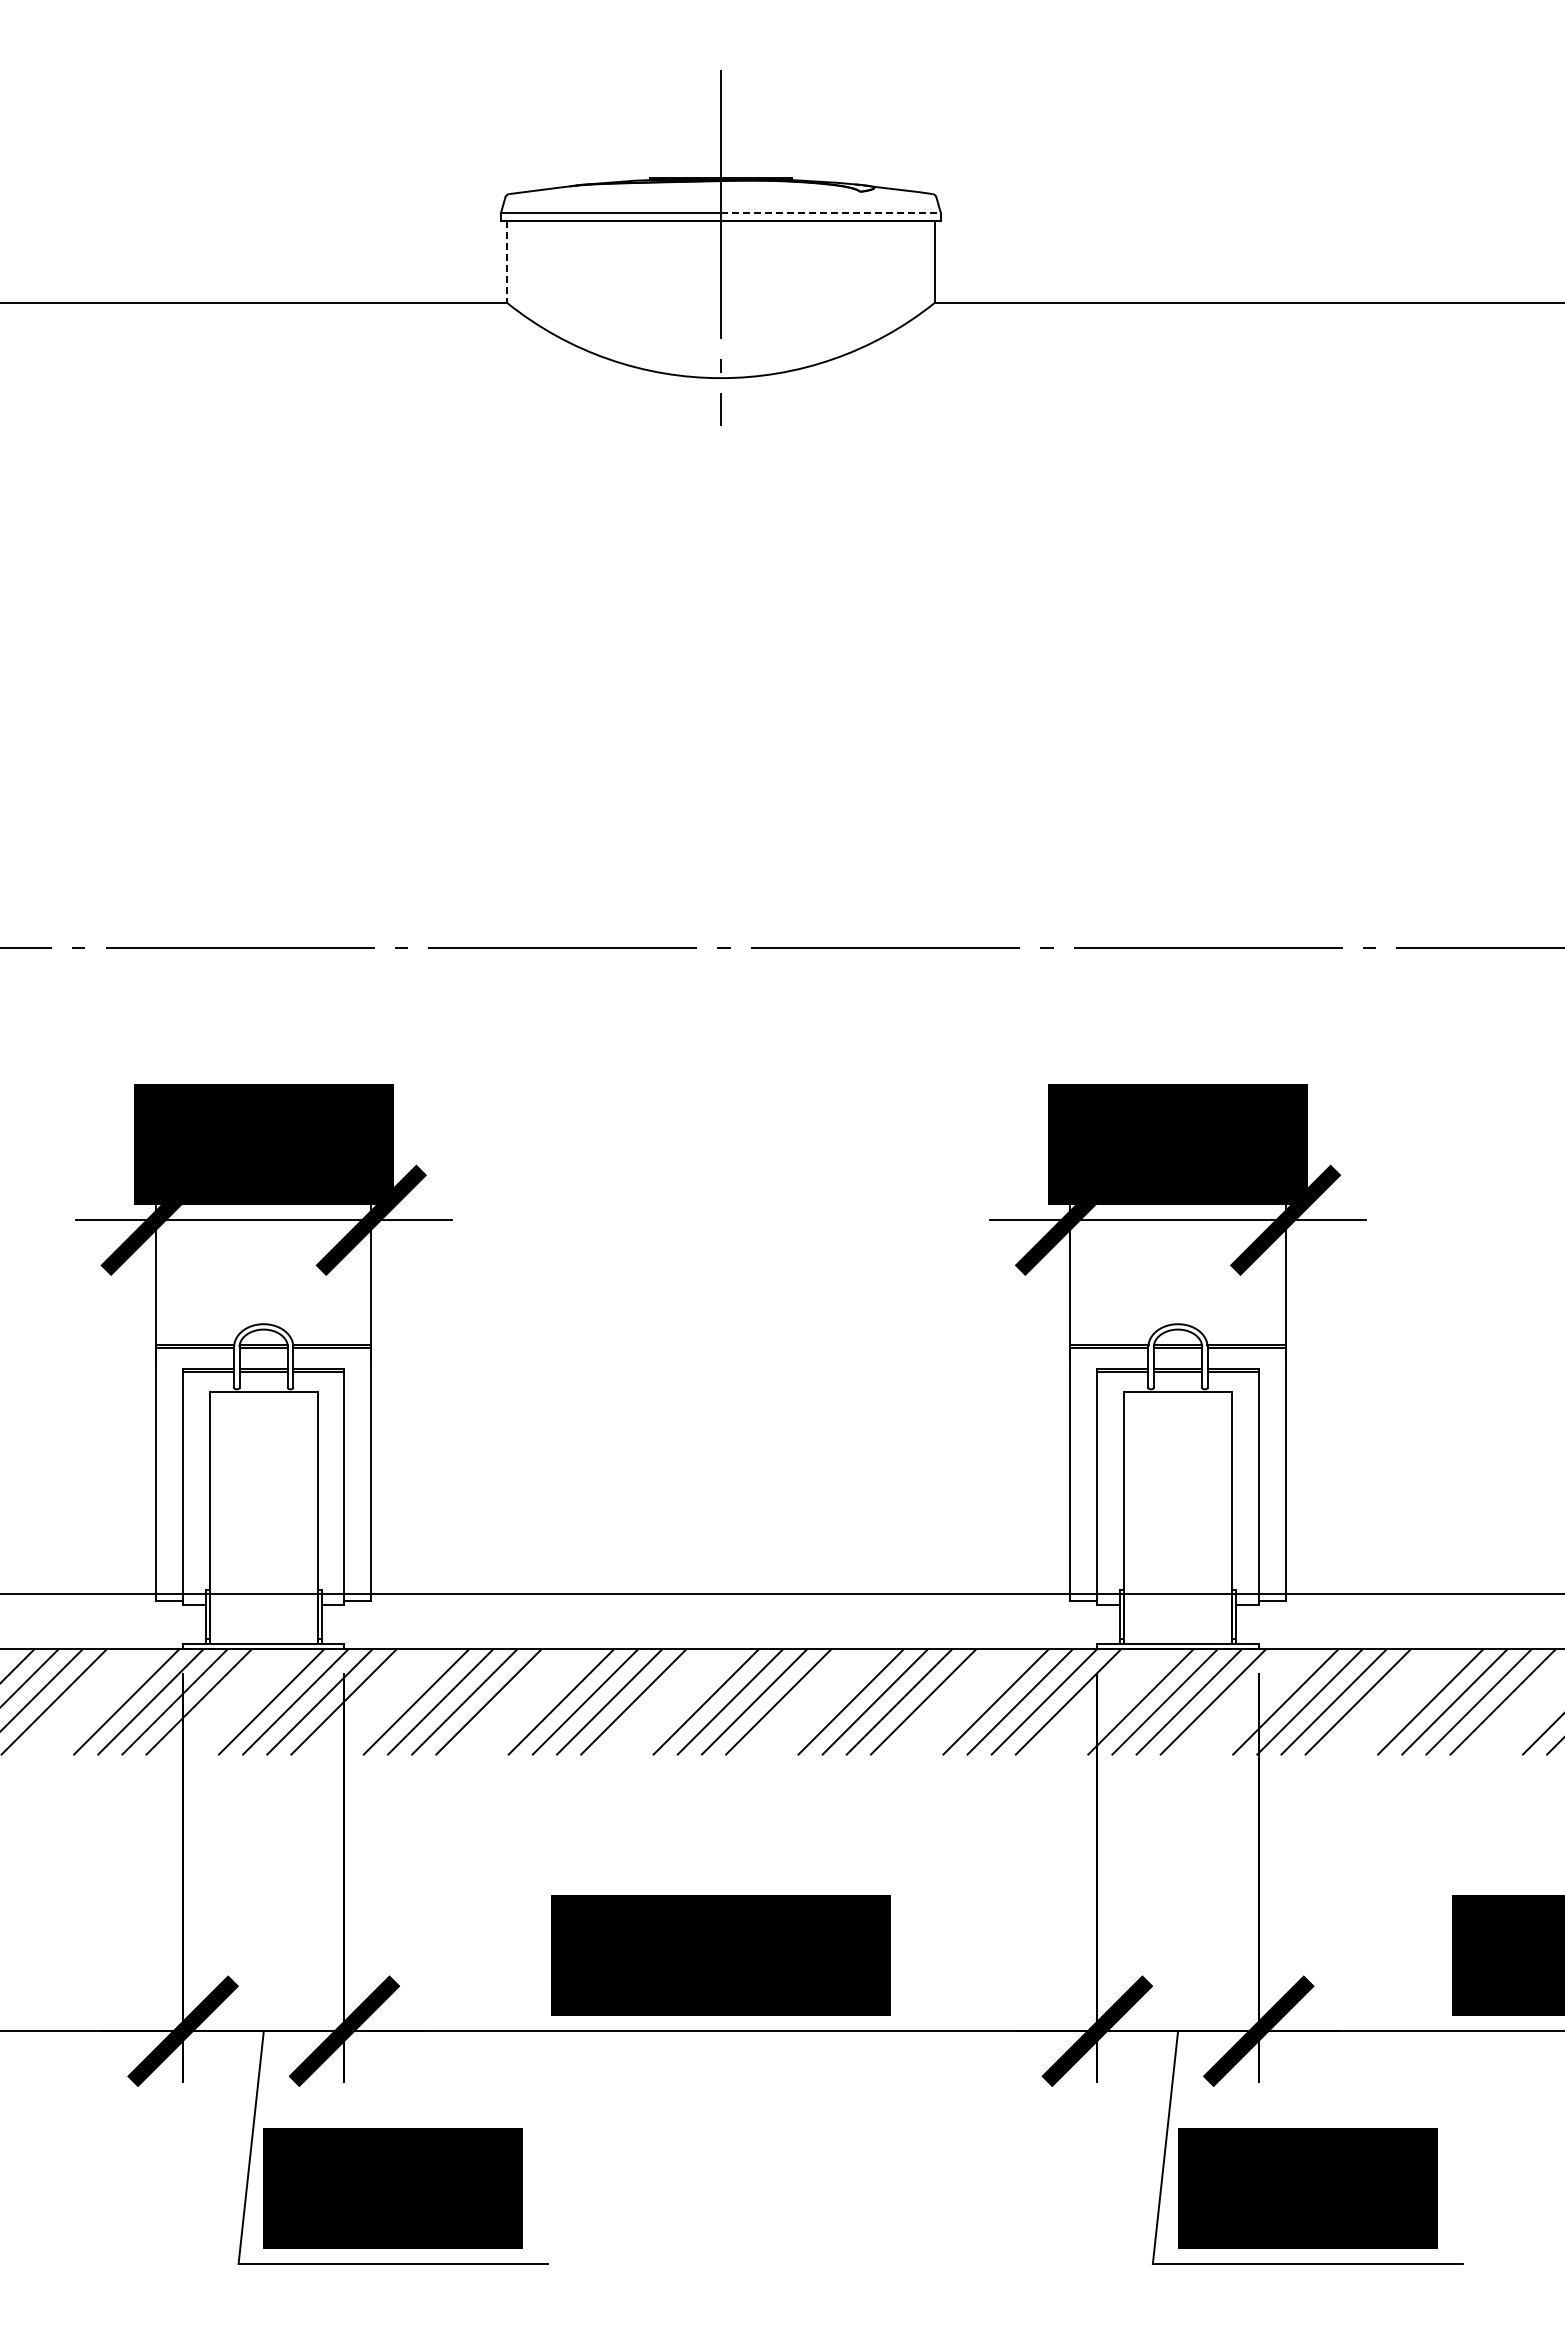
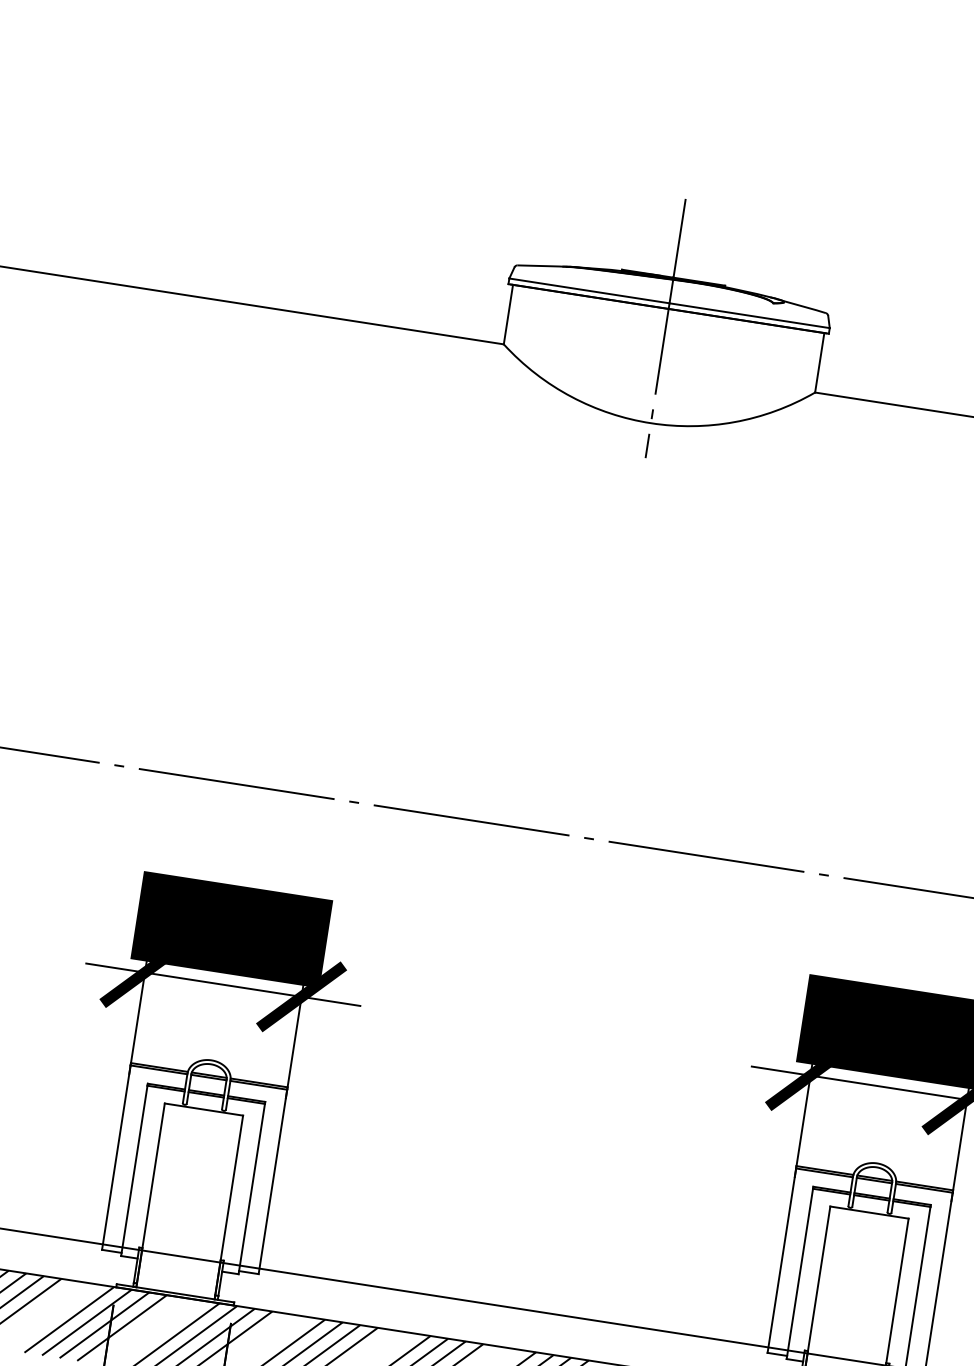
line: (831, 213) -> (750, 315), dashed -> solid
line: (507, 262) -> (508, 314), dashed -> solid

